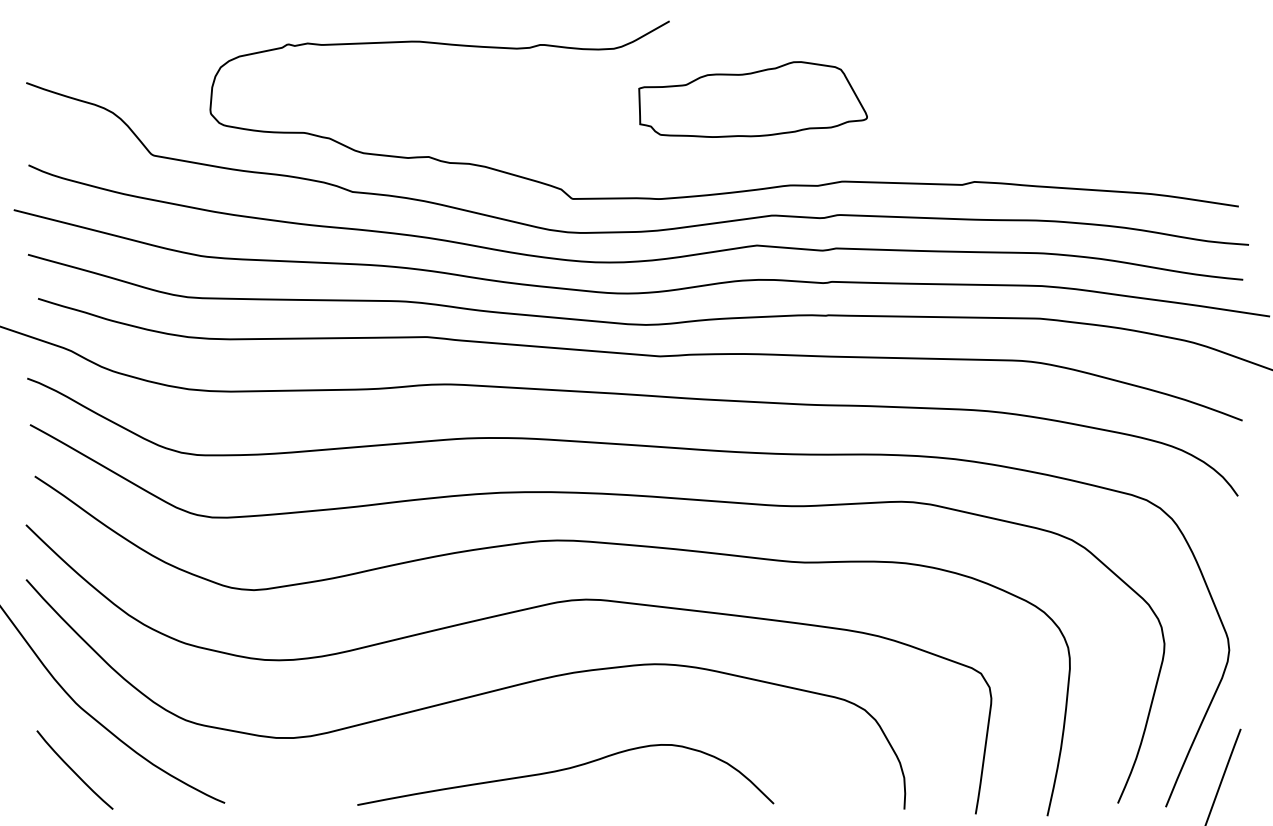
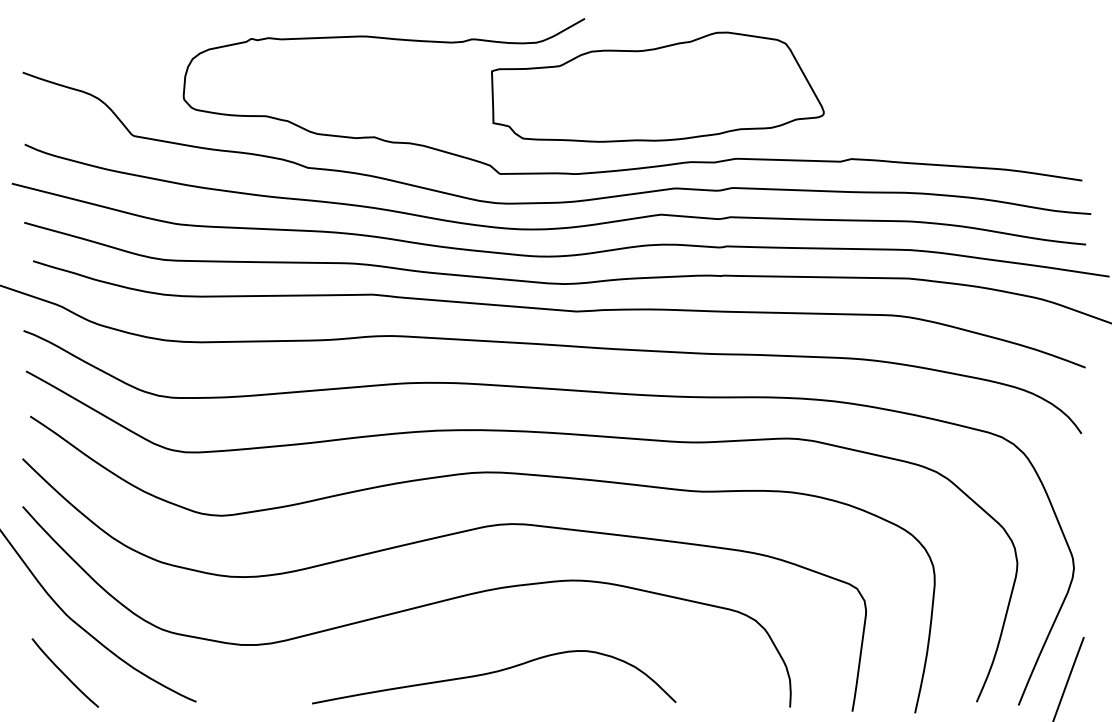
part: (752, 98) -> (657, 86), size x1.67

